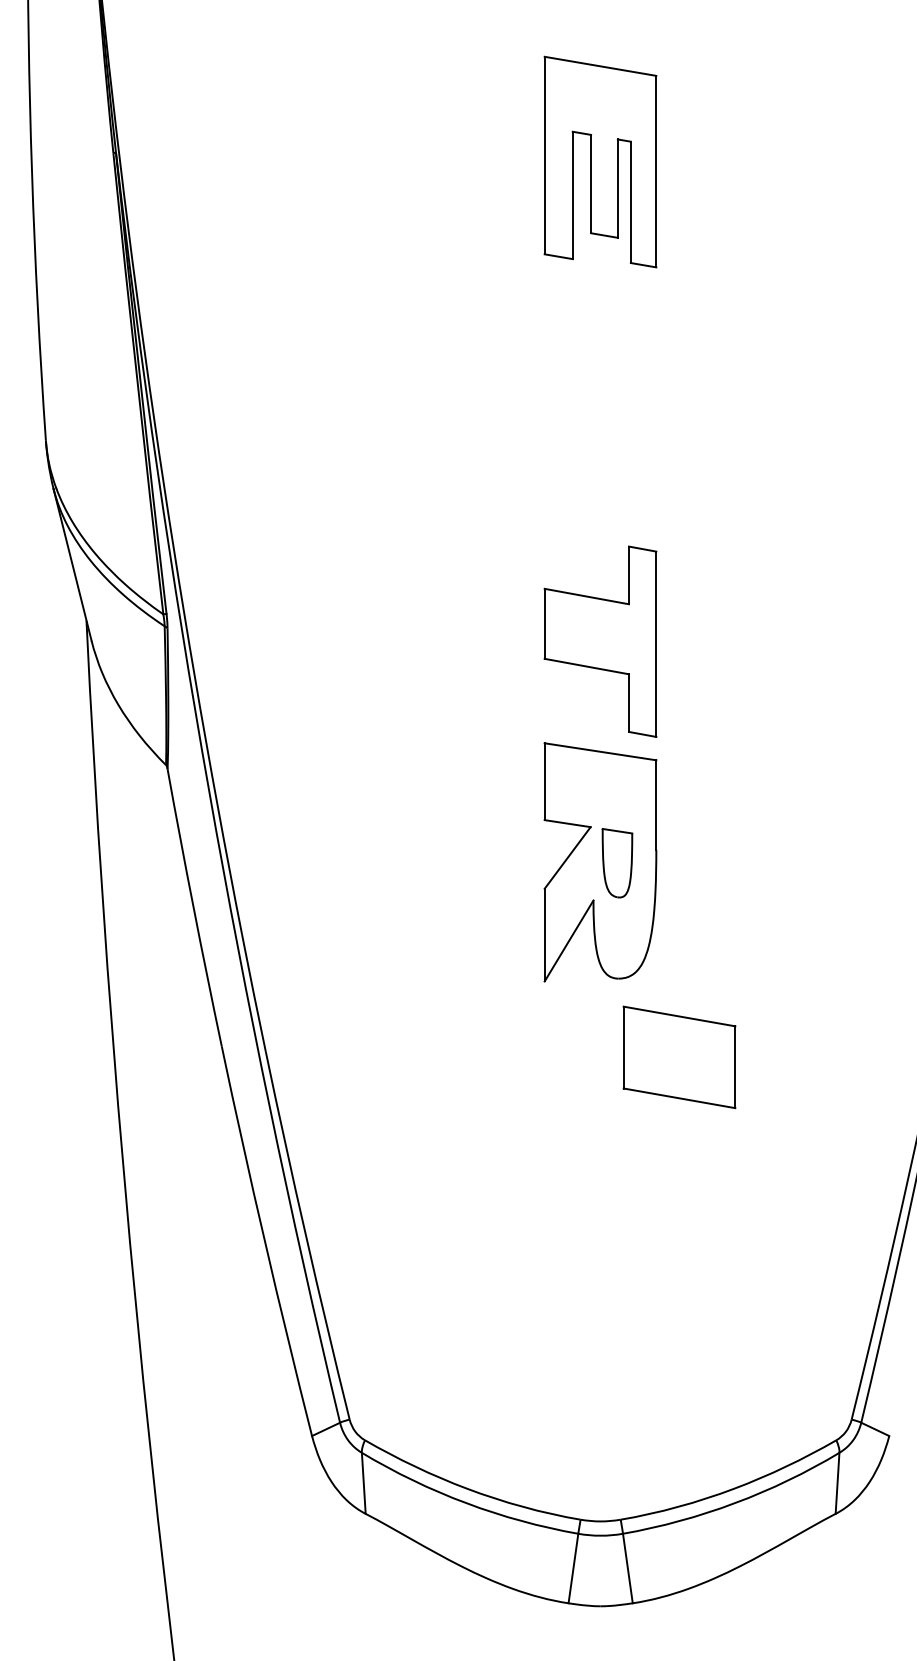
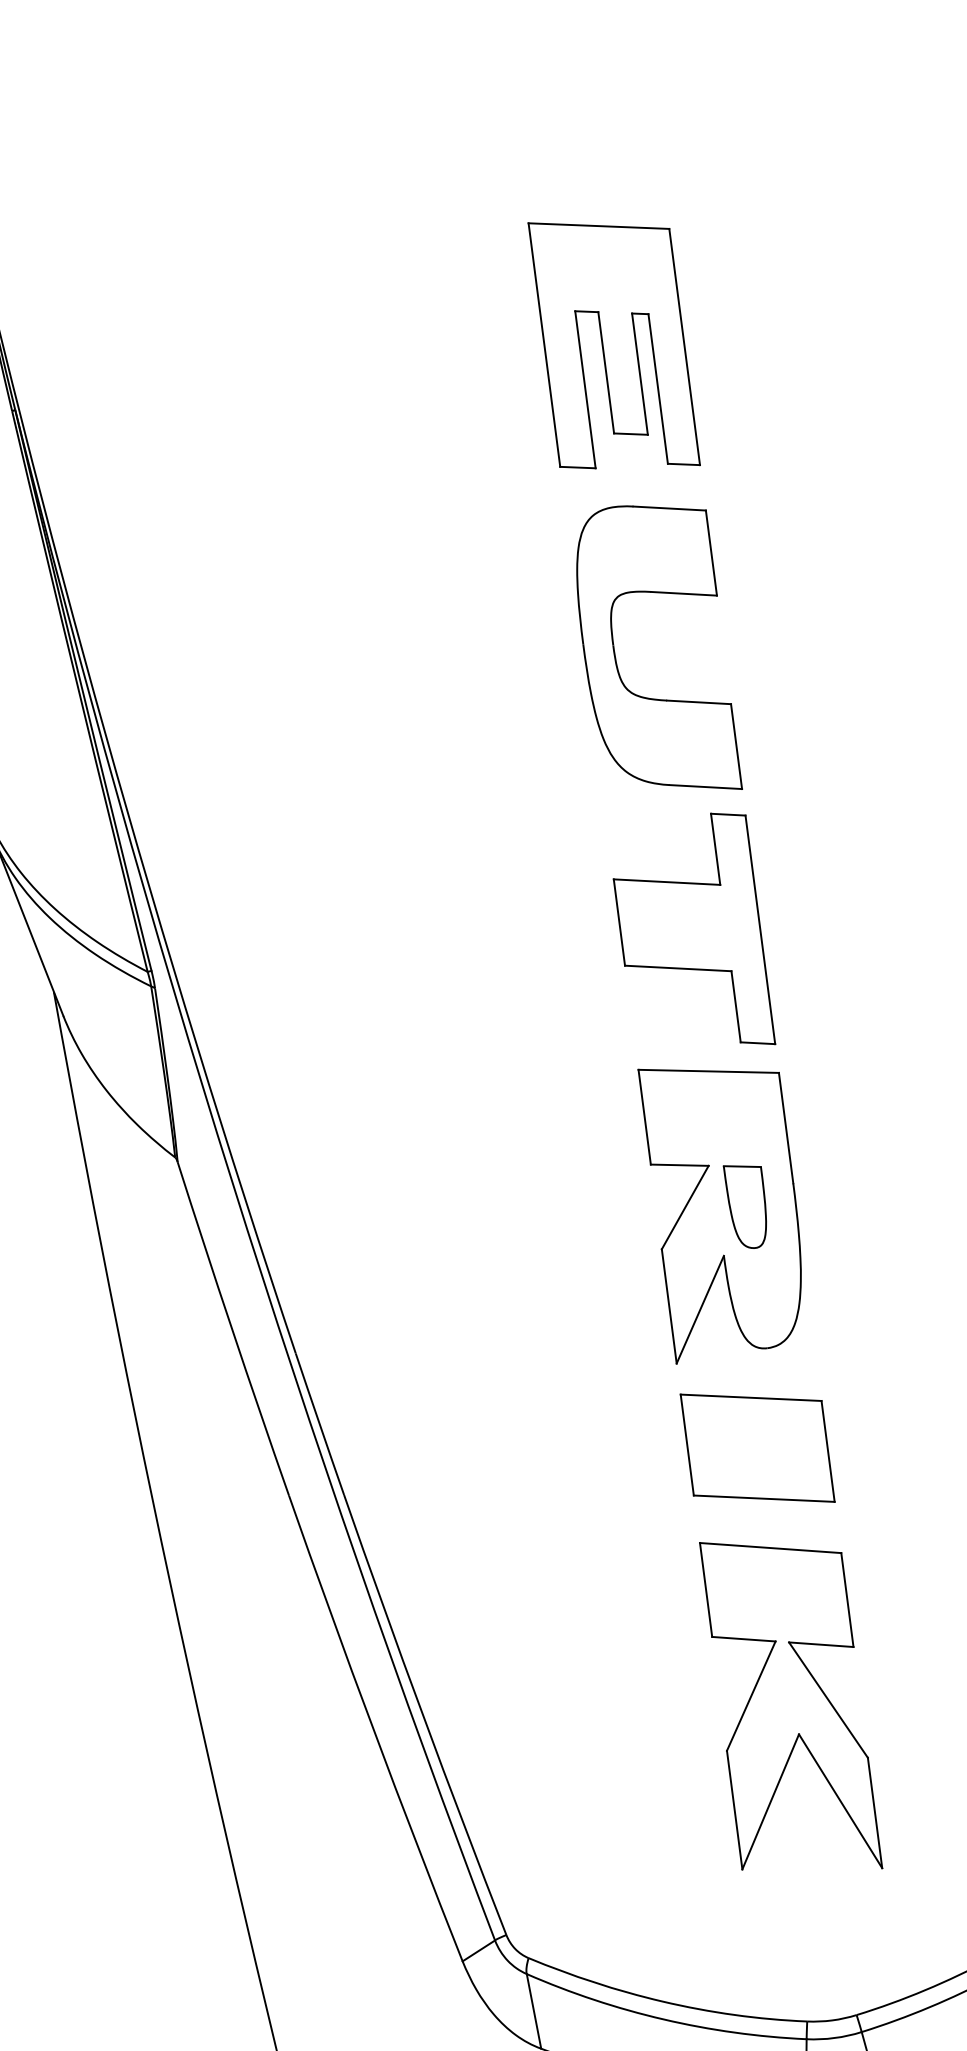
part: (569, 410) -> (615, 655), added
part: (679, 1057) -> (757, 1448), moved
part: (600, 1266) -> (791, 1706), added

